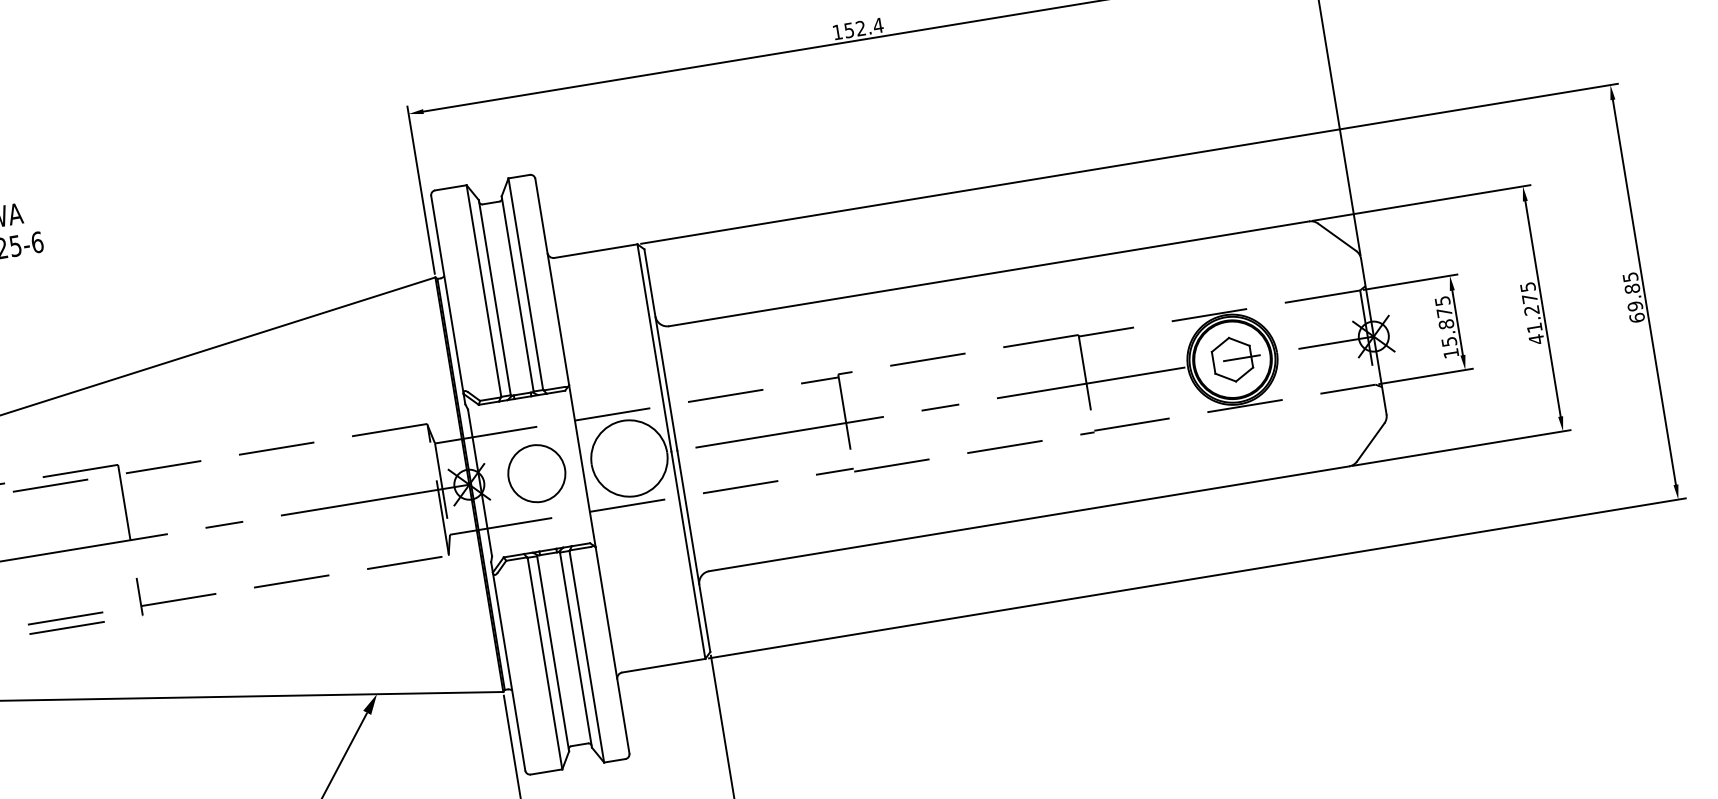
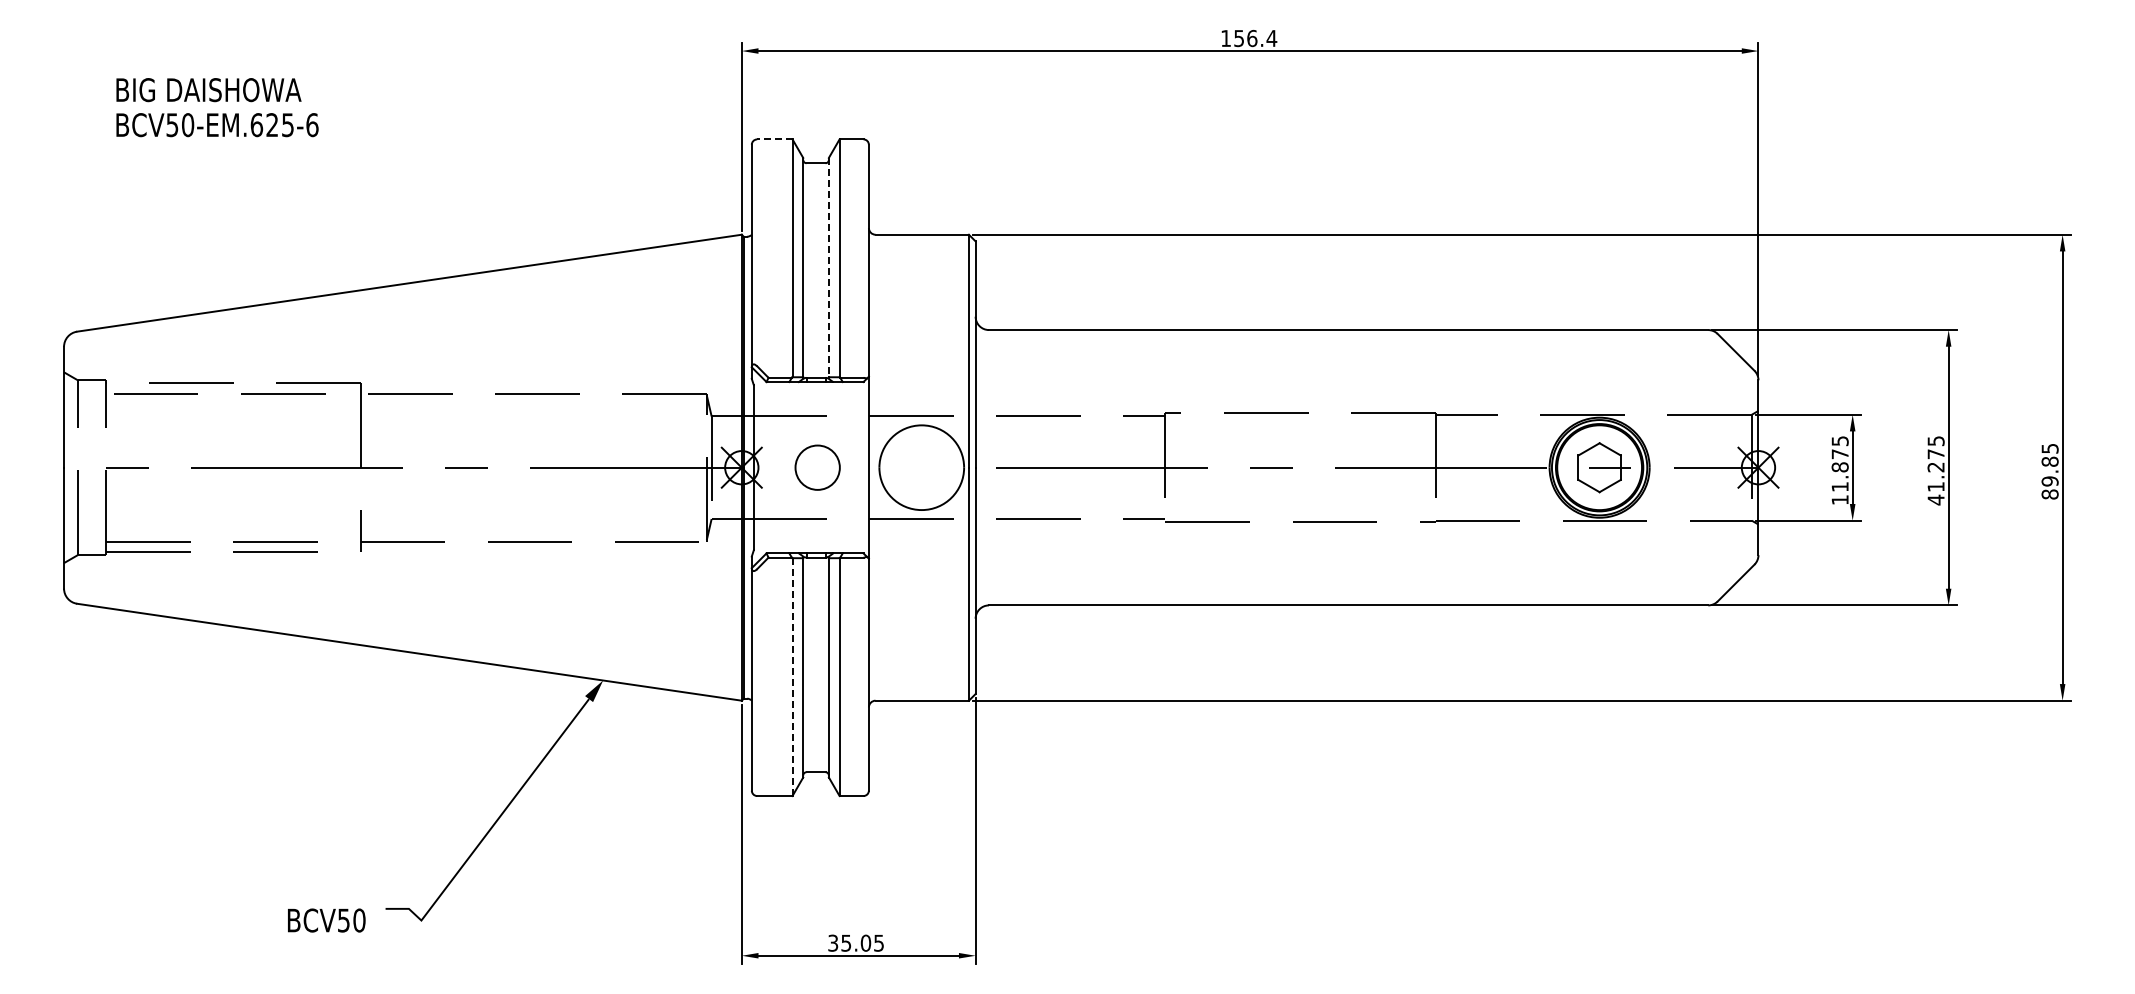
text: (861, 28) -> (1252, 38), 152.4 -> 156.4
line: (450, 187) -> (774, 139), solid -> dashed
line: (517, 293) -> (828, 267), solid -> dashed
text: (1636, 318) -> (2049, 494), 69.85 -> 89.85
text: (1448, 341) -> (1839, 486), 15.875 -> 11.875
circle: (536, 473) -> (817, 467), size x0.7
line: (545, 663) -> (792, 677), solid -> dashed

